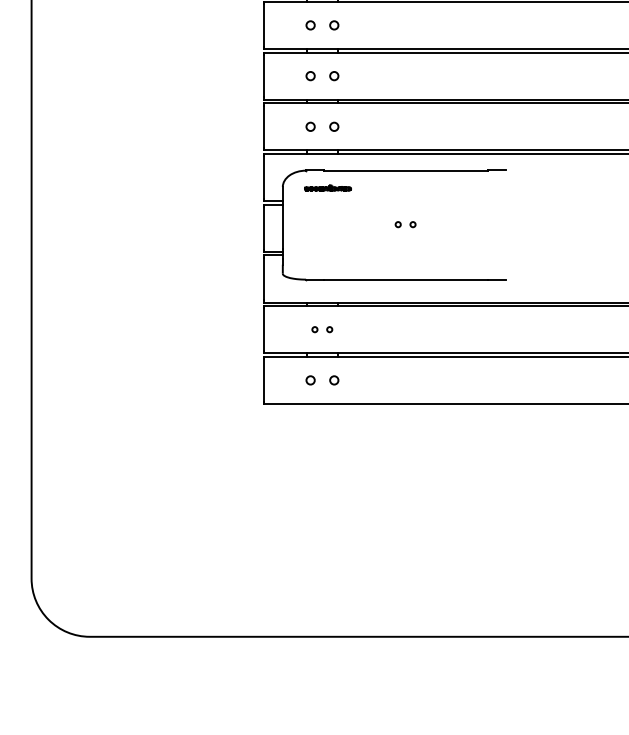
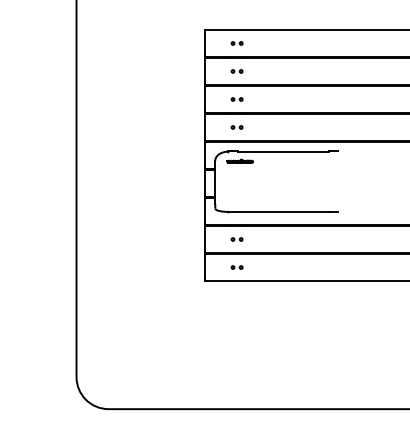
part: (321, 25) -> (236, 71), size x0.62
part: (321, 76) -> (236, 99), size x0.62
part: (321, 126) -> (236, 127), size x0.62
part: (404, 224) -> (282, 181), removed
part: (321, 380) -> (236, 267), size x0.62

